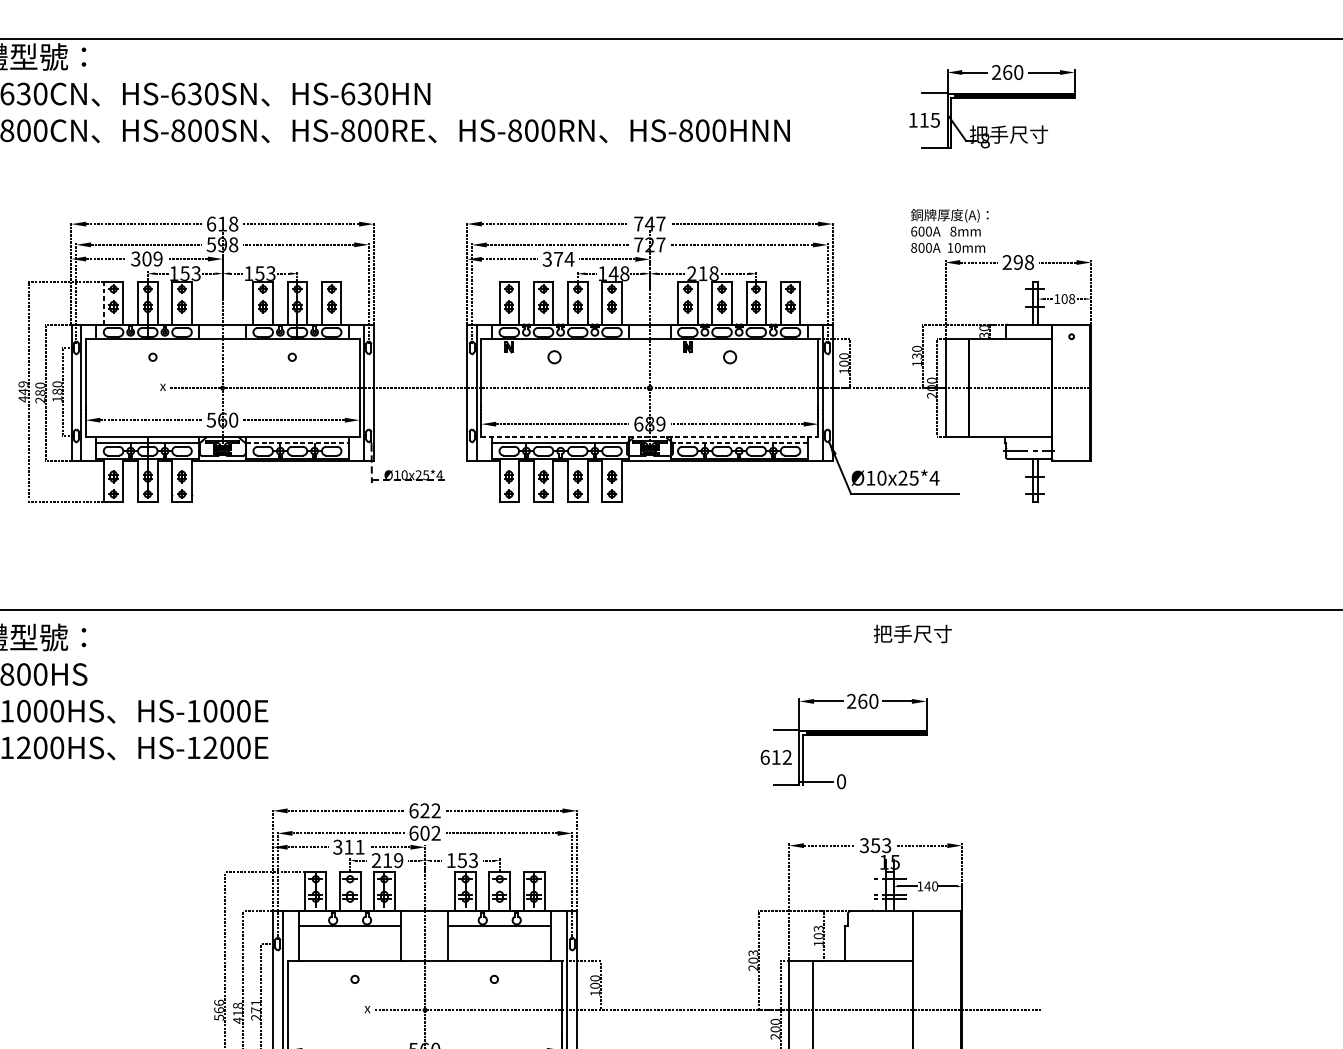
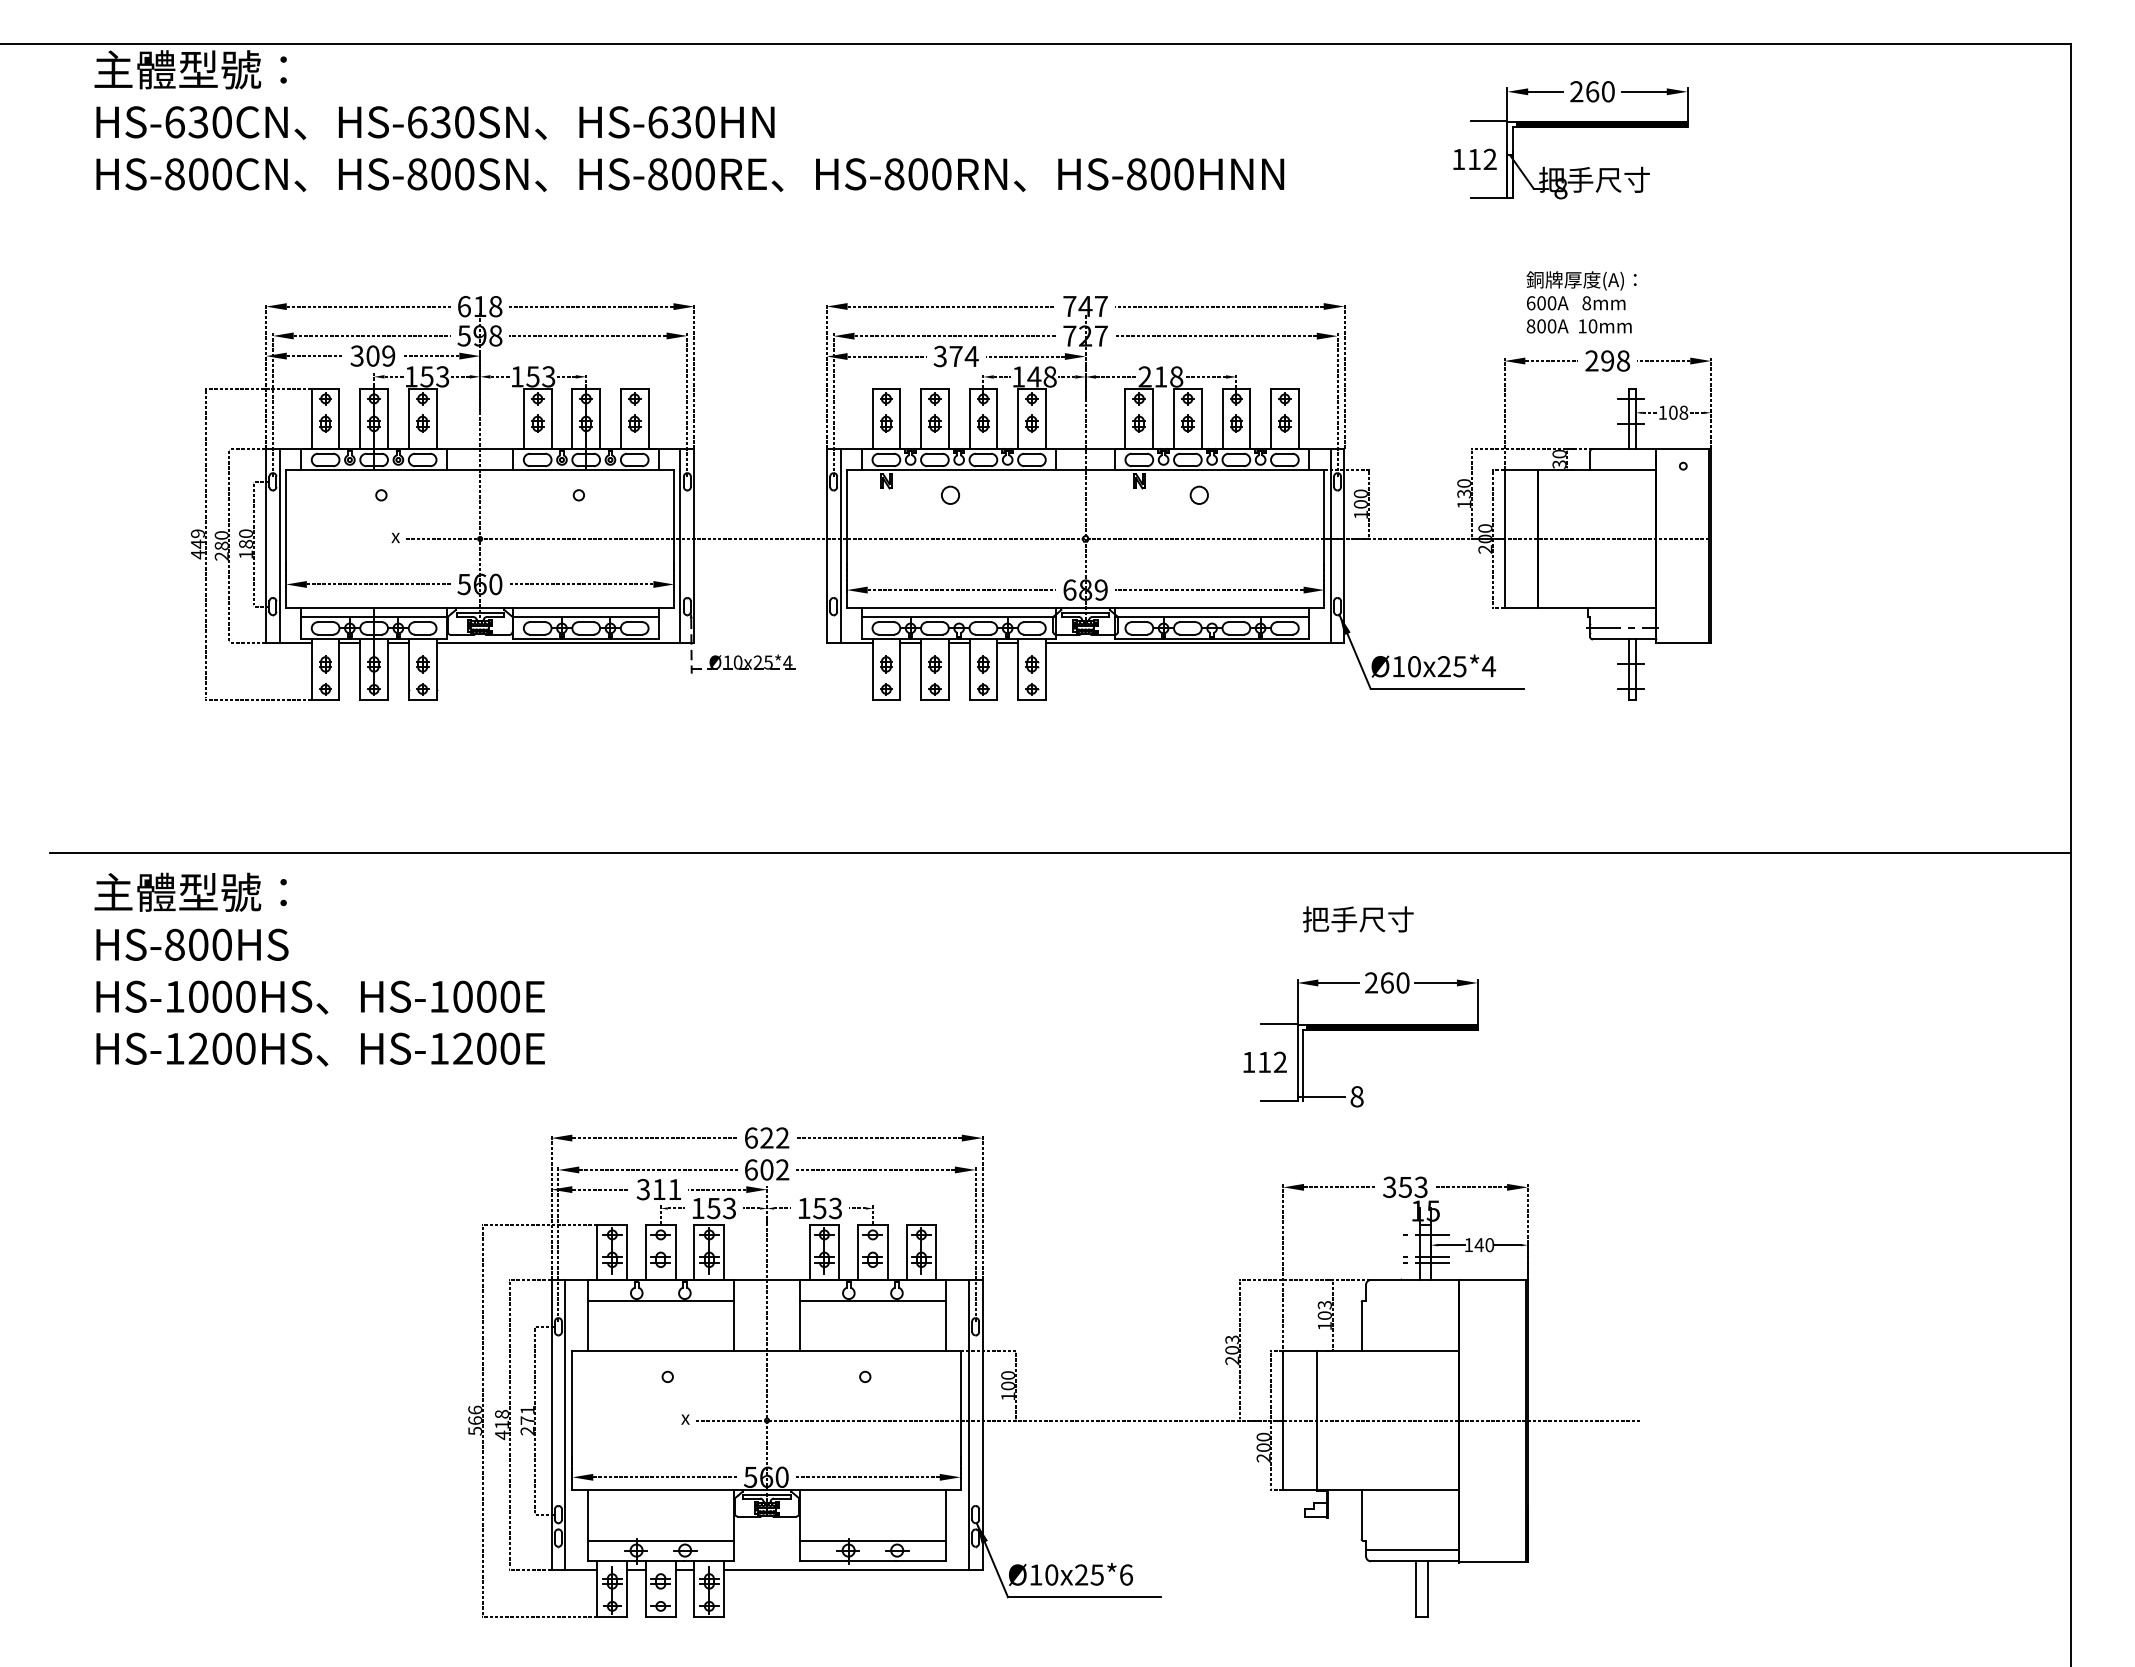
text: (934, 120) -> (1489, 159), 115 -> 112
text: (949, 231) -> (1581, 302), moved
line: (103, 303) -> (311, 418), dashed -> solid
line: (649, 437) -> (1085, 608), dashed -> solid
line: (297, 443) -> (586, 617), dashed -> solid
line: (739, 443) -> (1212, 617), dashed -> solid
text: (913, 634) -> (1358, 919), moved
text: (764, 757) -> (1248, 1062), 612 -> 112
text: (841, 781) -> (1356, 1096), 0 -> 8
text: (387, 860) -> (713, 1208), 219 -> 153

